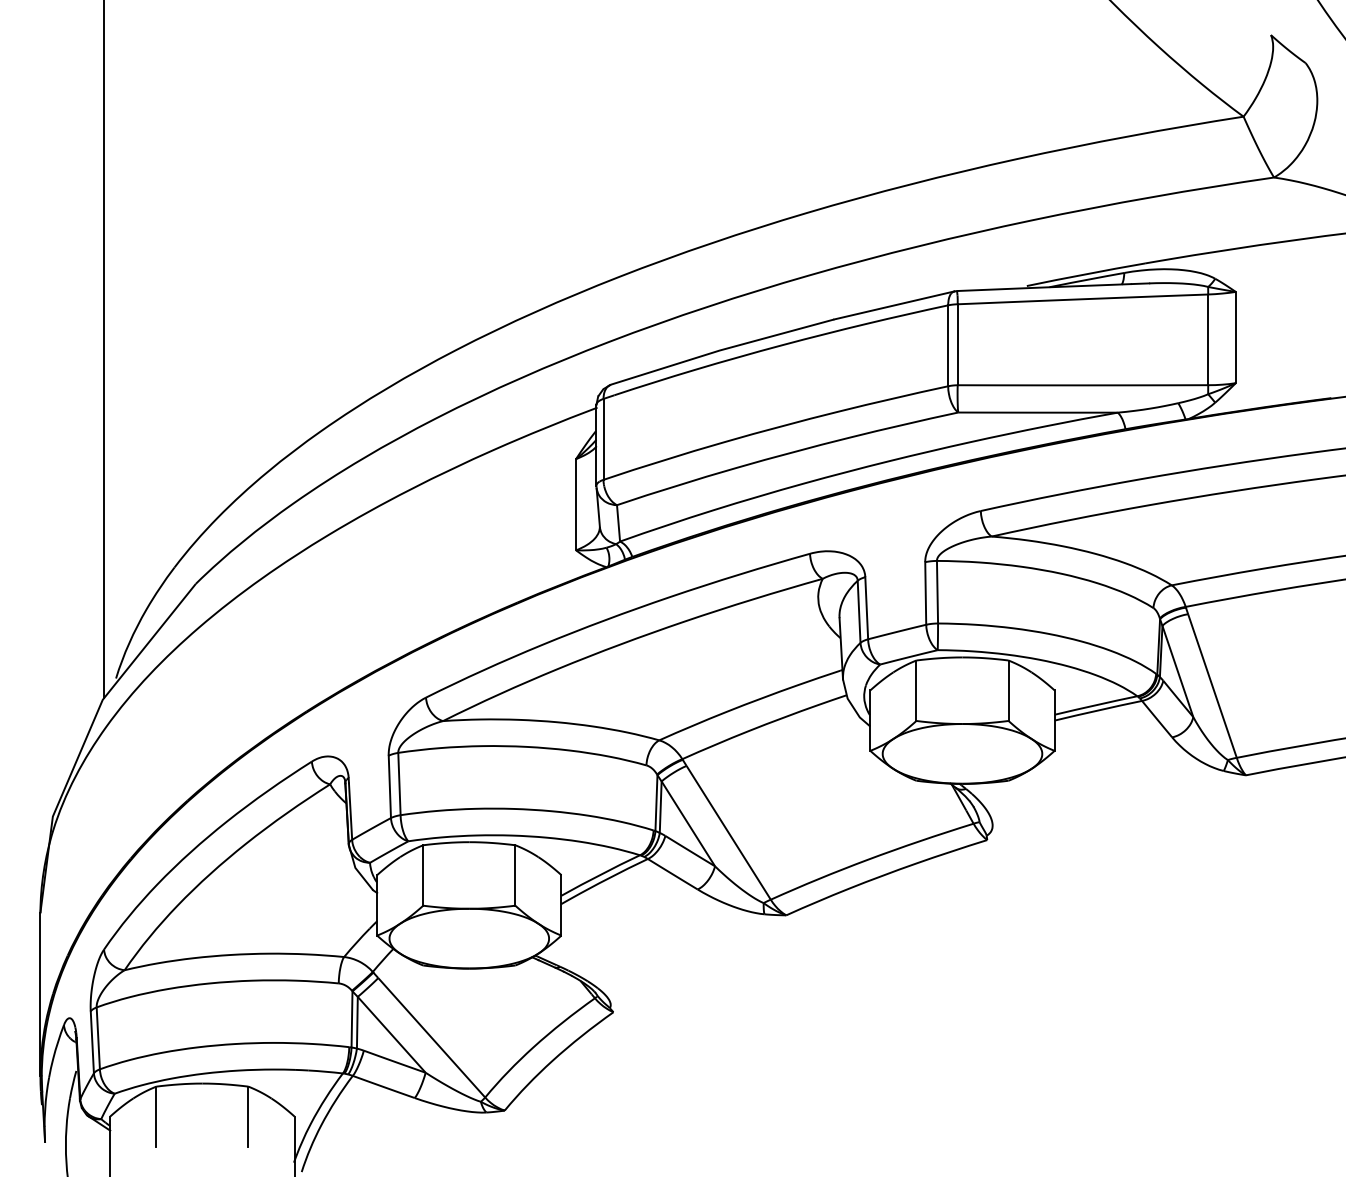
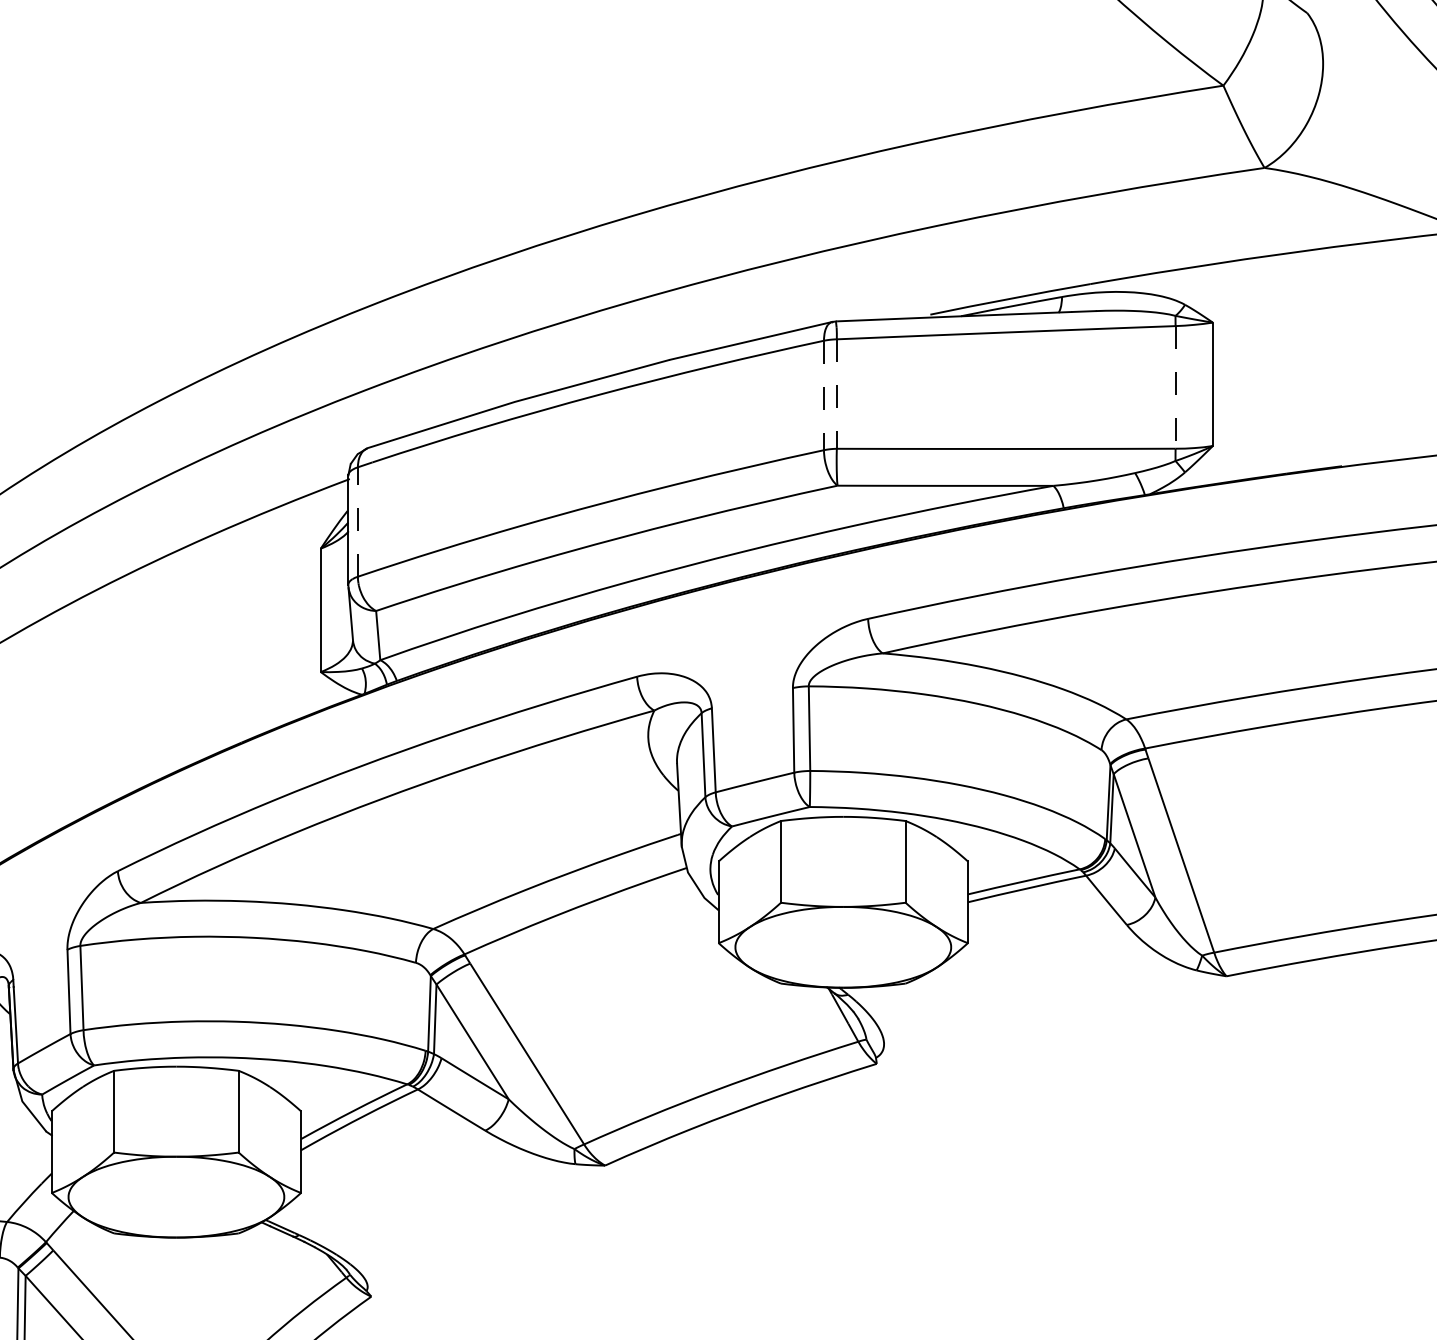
line: (1208, 340) -> (1175, 388), solid -> dashed
line: (957, 345) -> (836, 395), solid -> dashed
line: (948, 346) -> (824, 396), solid -> dashed
line: (603, 438) -> (357, 520), solid -> dashed

